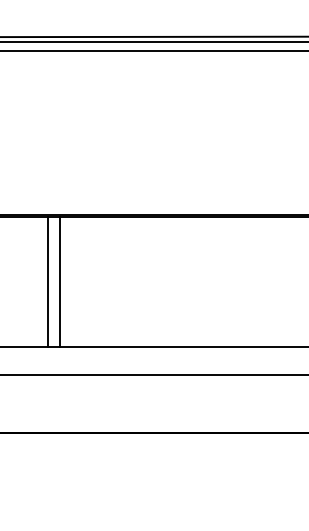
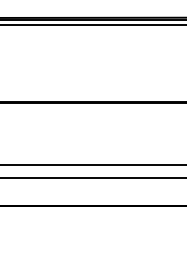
line: (49, 282) -> (23, 134), removed
line: (59, 282) -> (28, 134), removed

